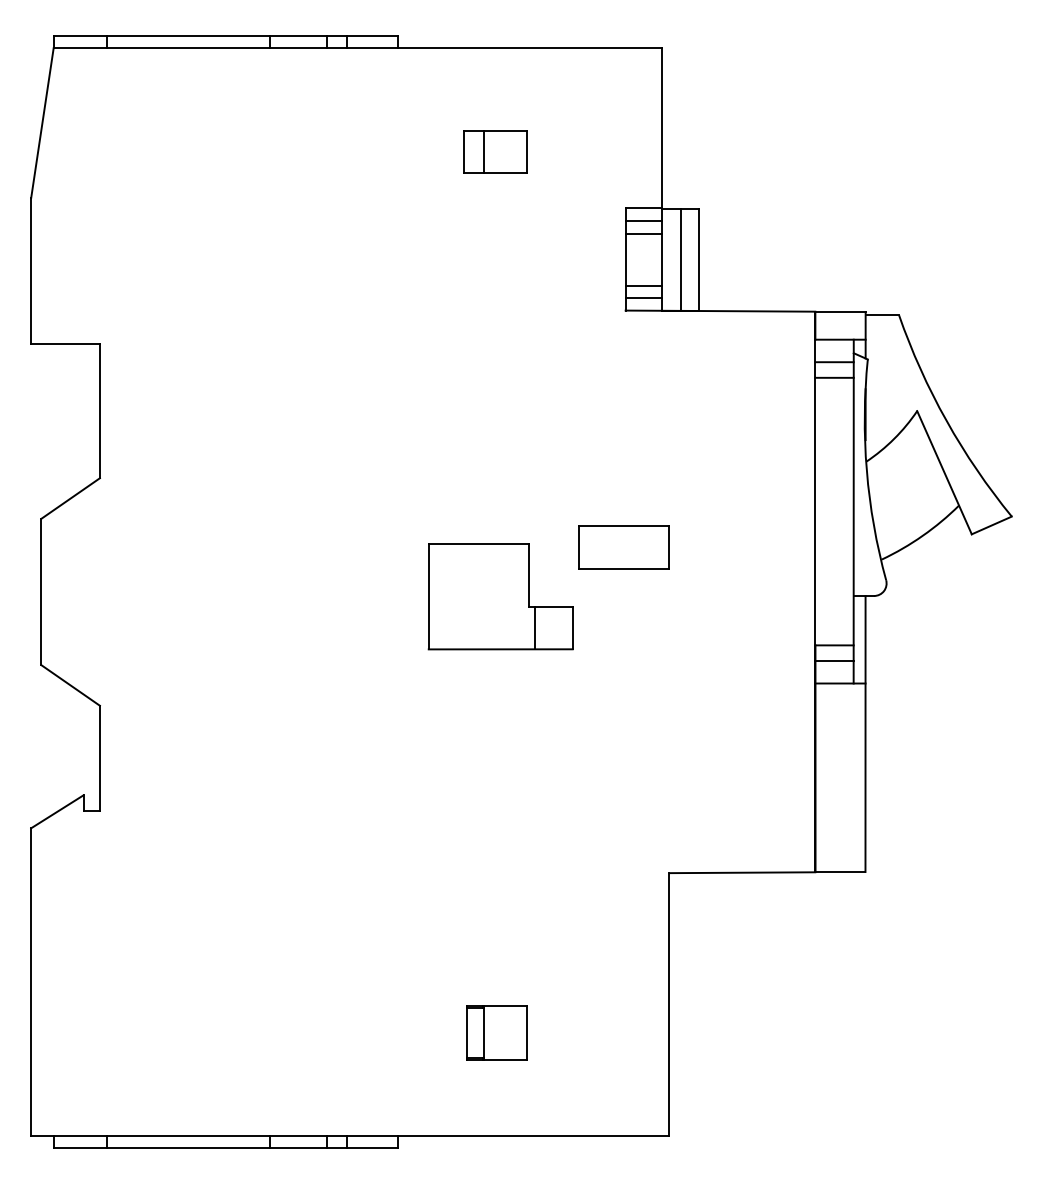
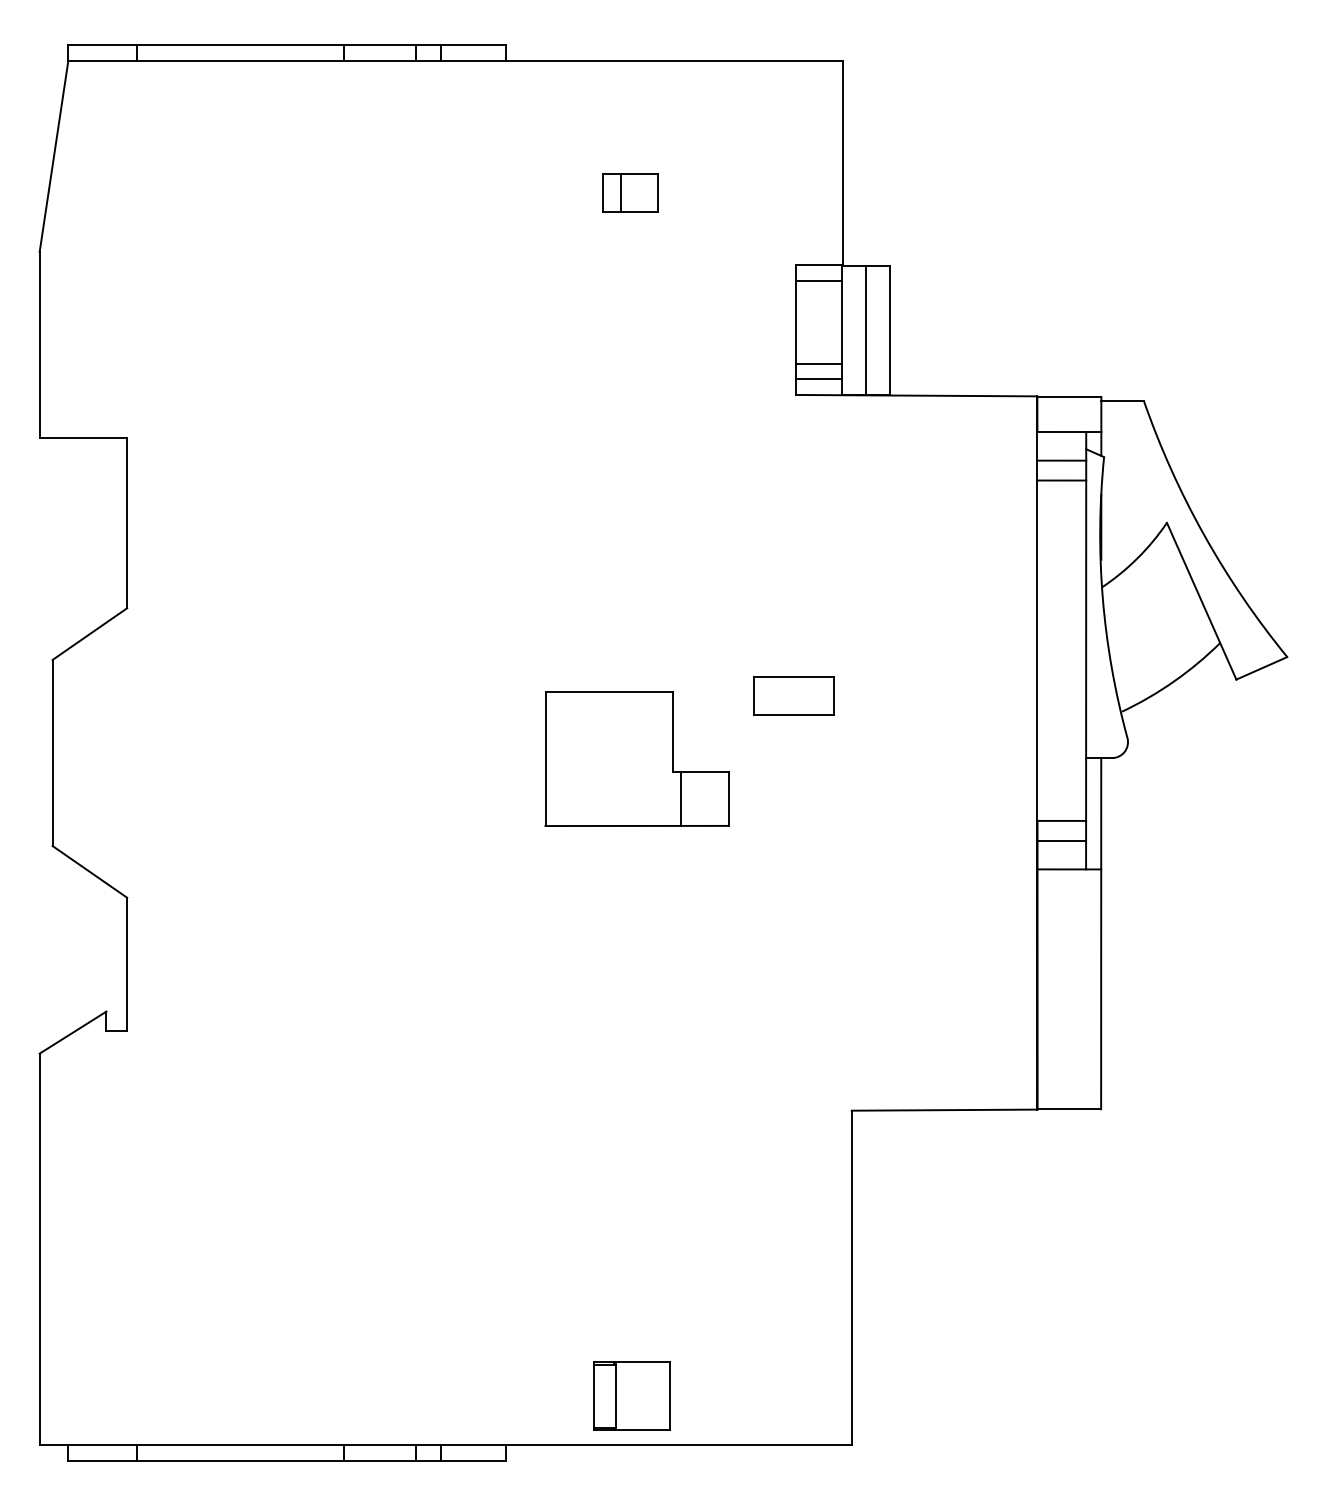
part: (495, 151) -> (630, 192), size x0.7
line: (644, 233) -> (819, 297), removed
part: (623, 546) -> (793, 695), size x0.7
part: (496, 1032) -> (631, 1395), moved

